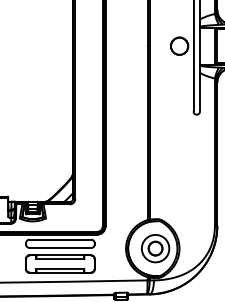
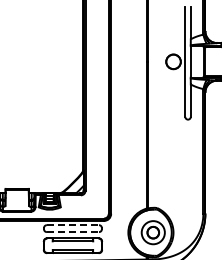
line: (61, 240) -> (73, 225), solid -> dashed
line: (61, 248) -> (73, 232), solid -> dashed

